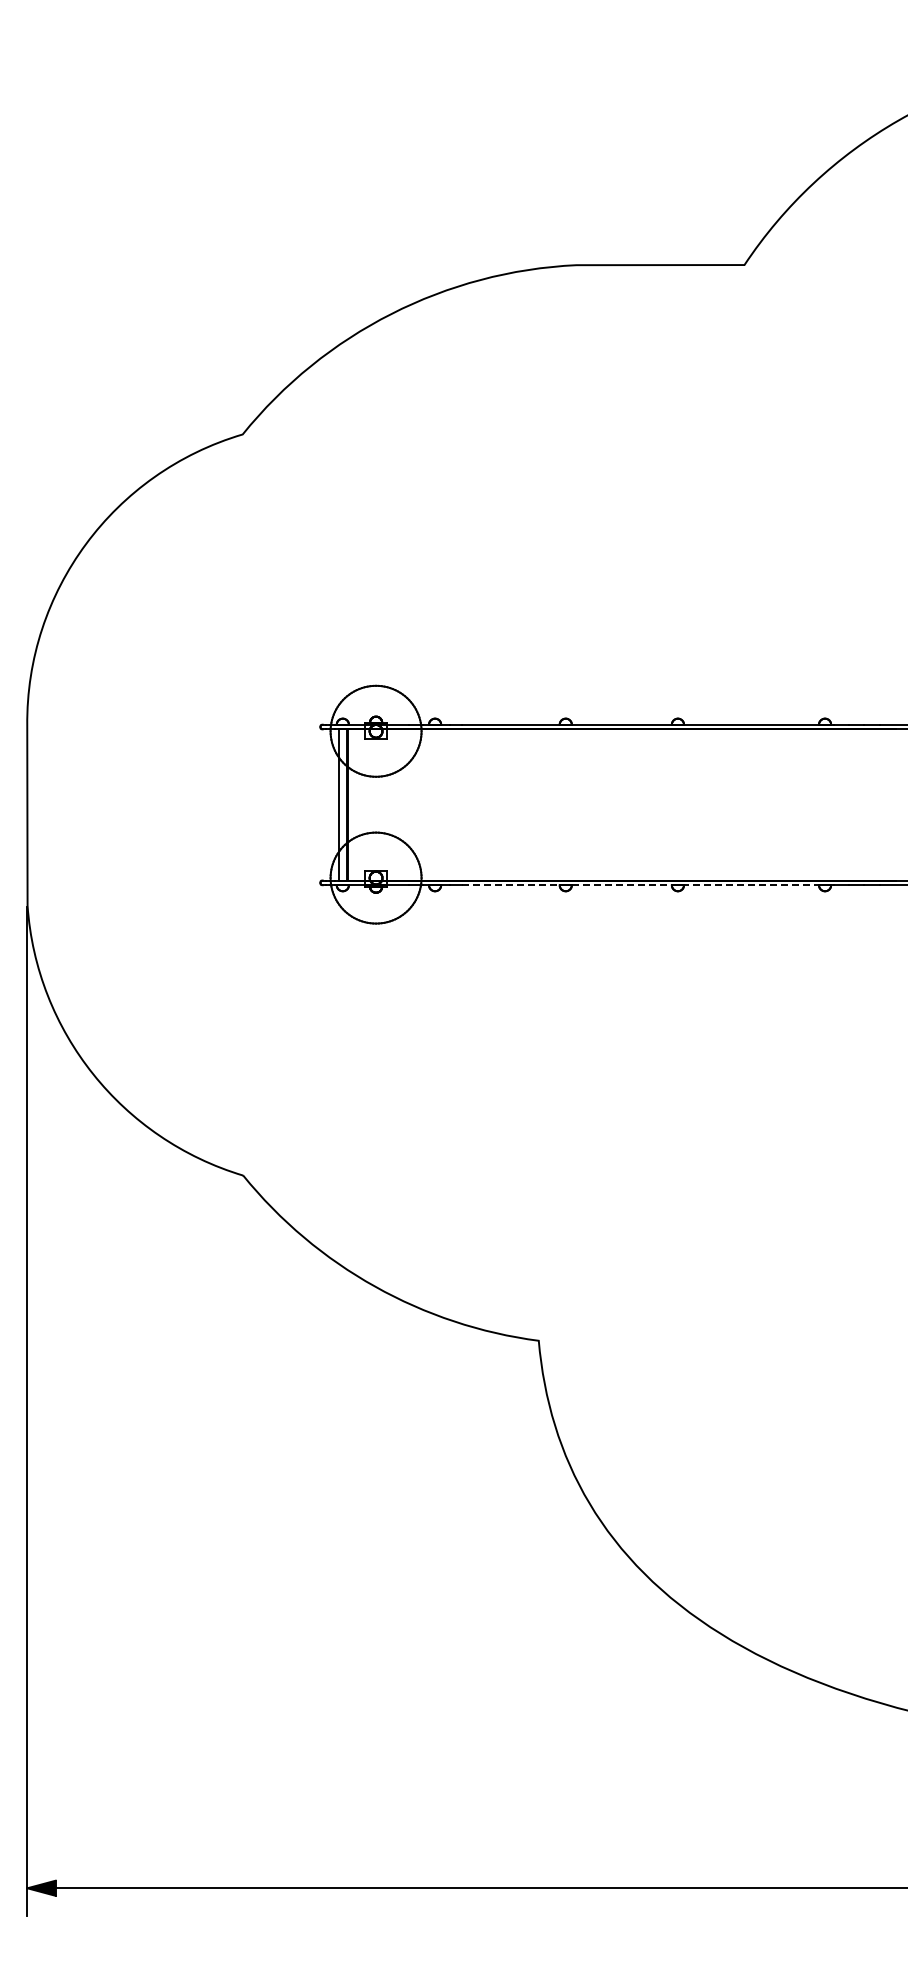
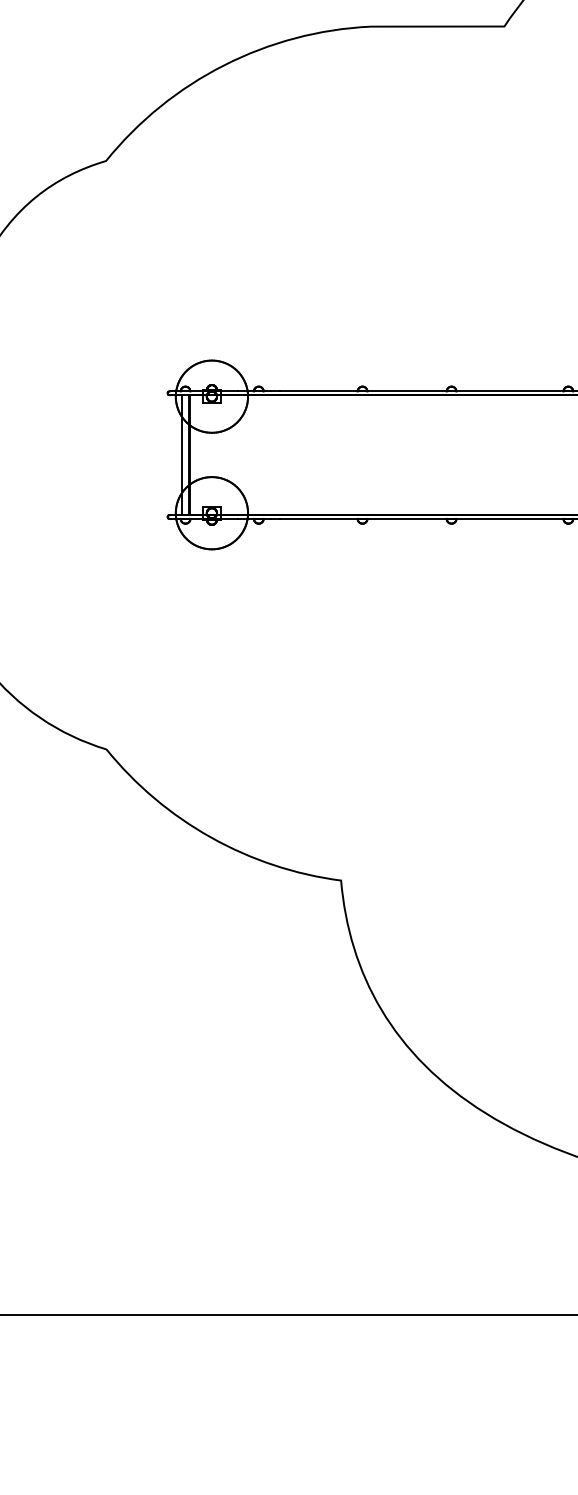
line: (641, 885) -> (422, 519), dashed -> solid

